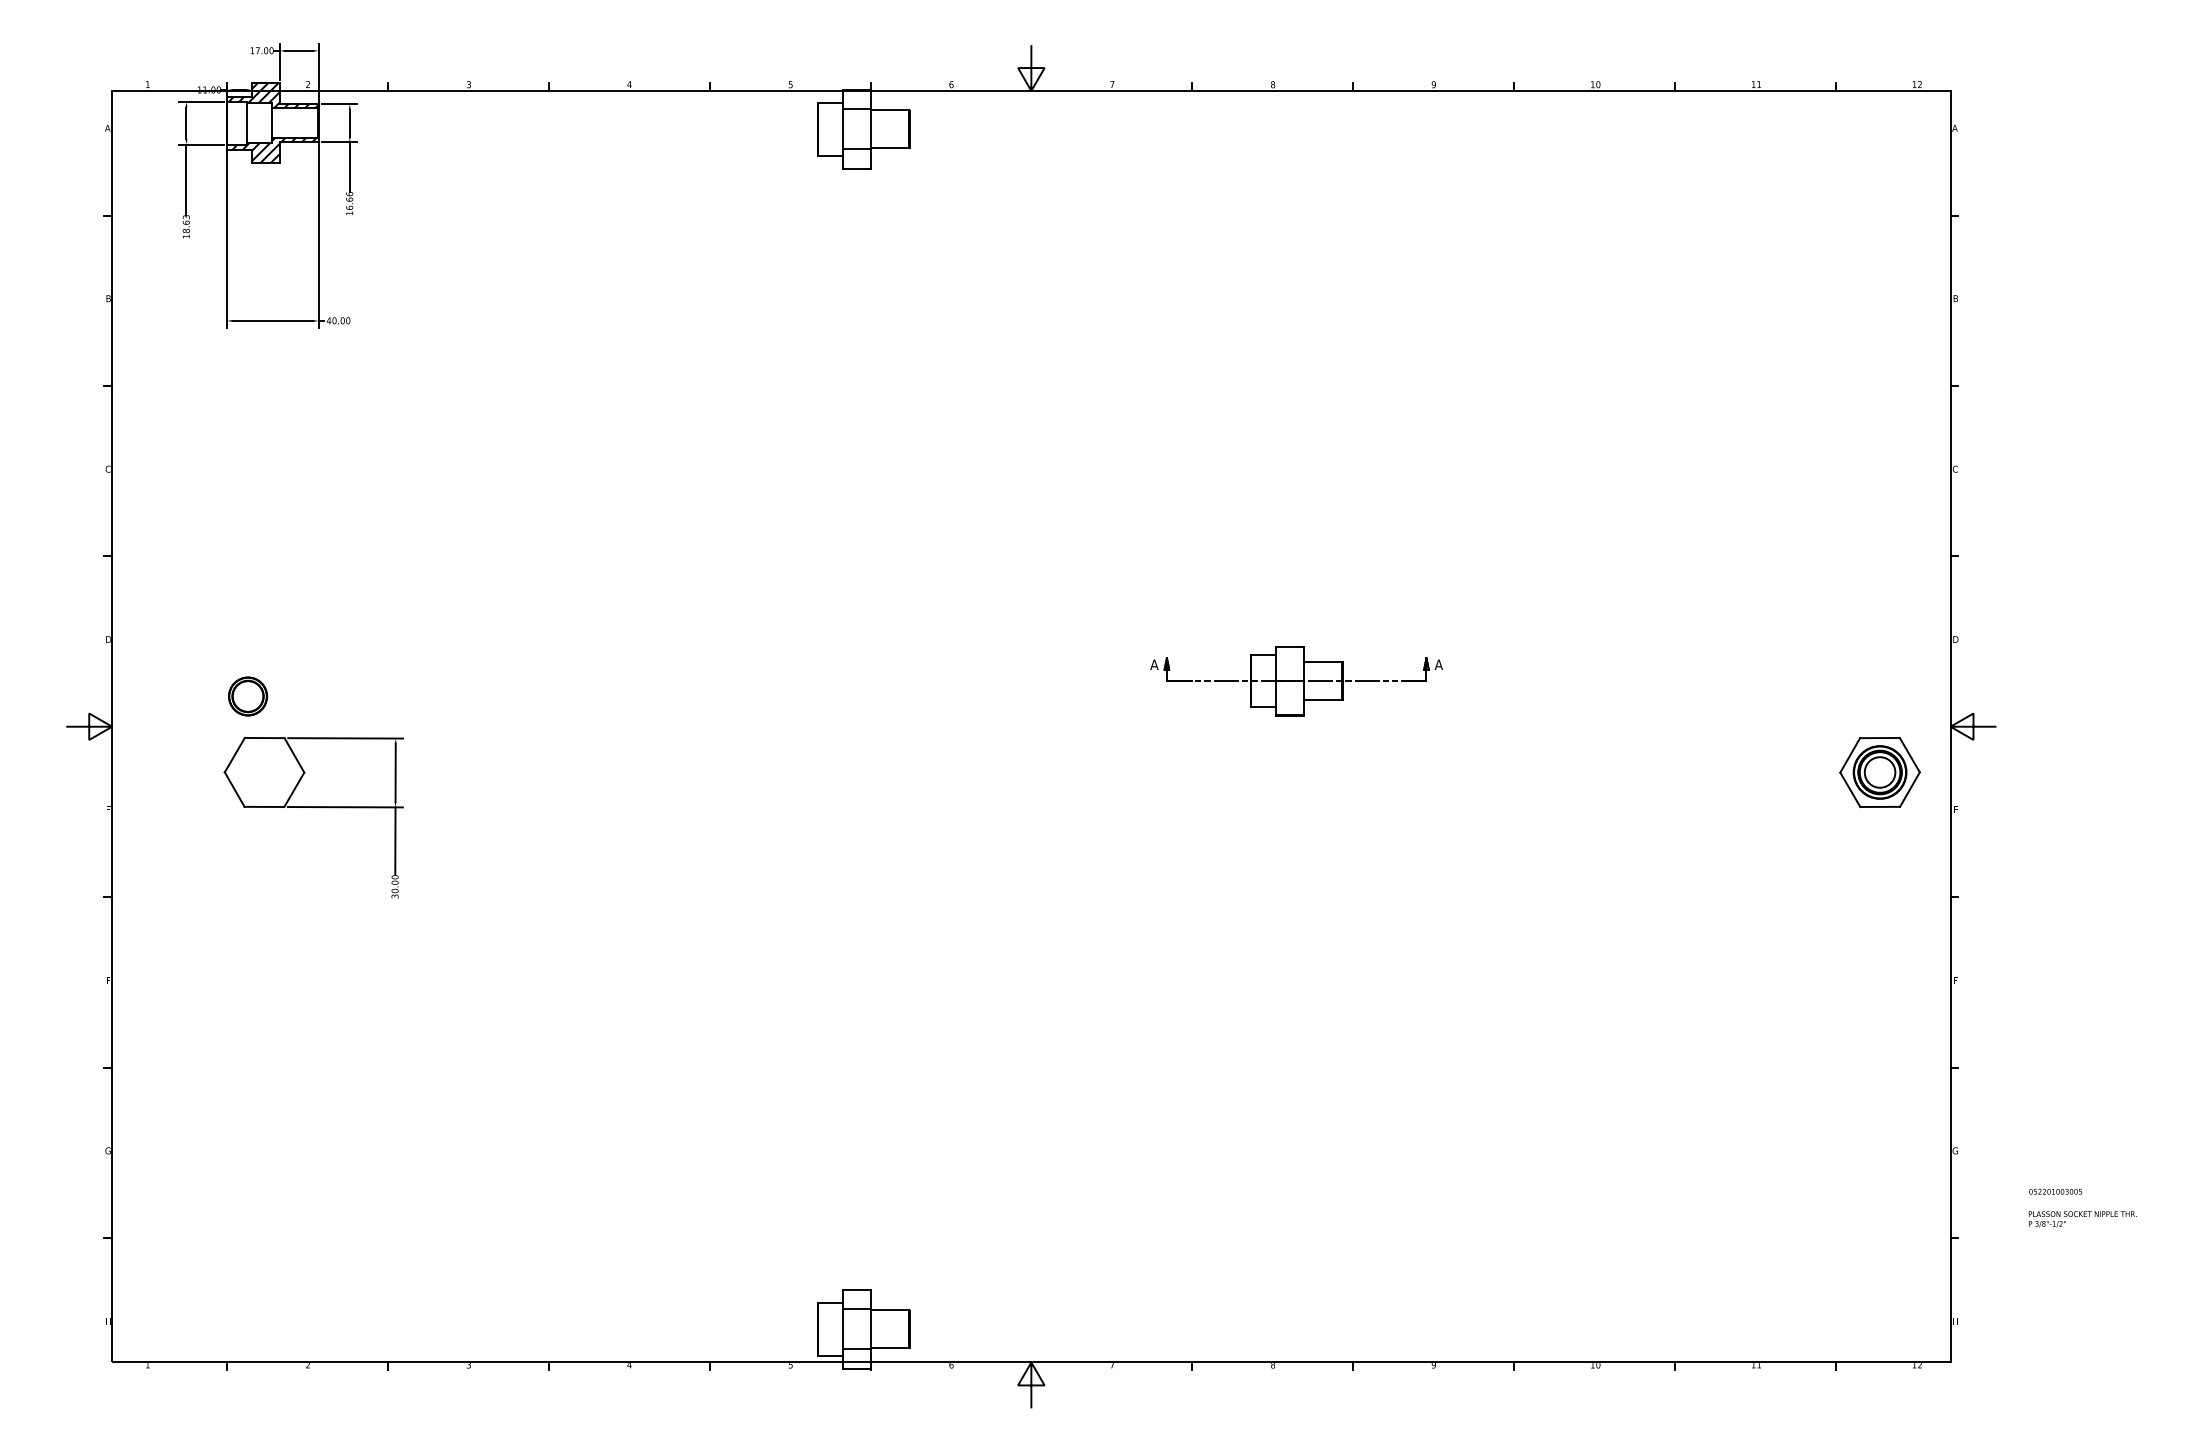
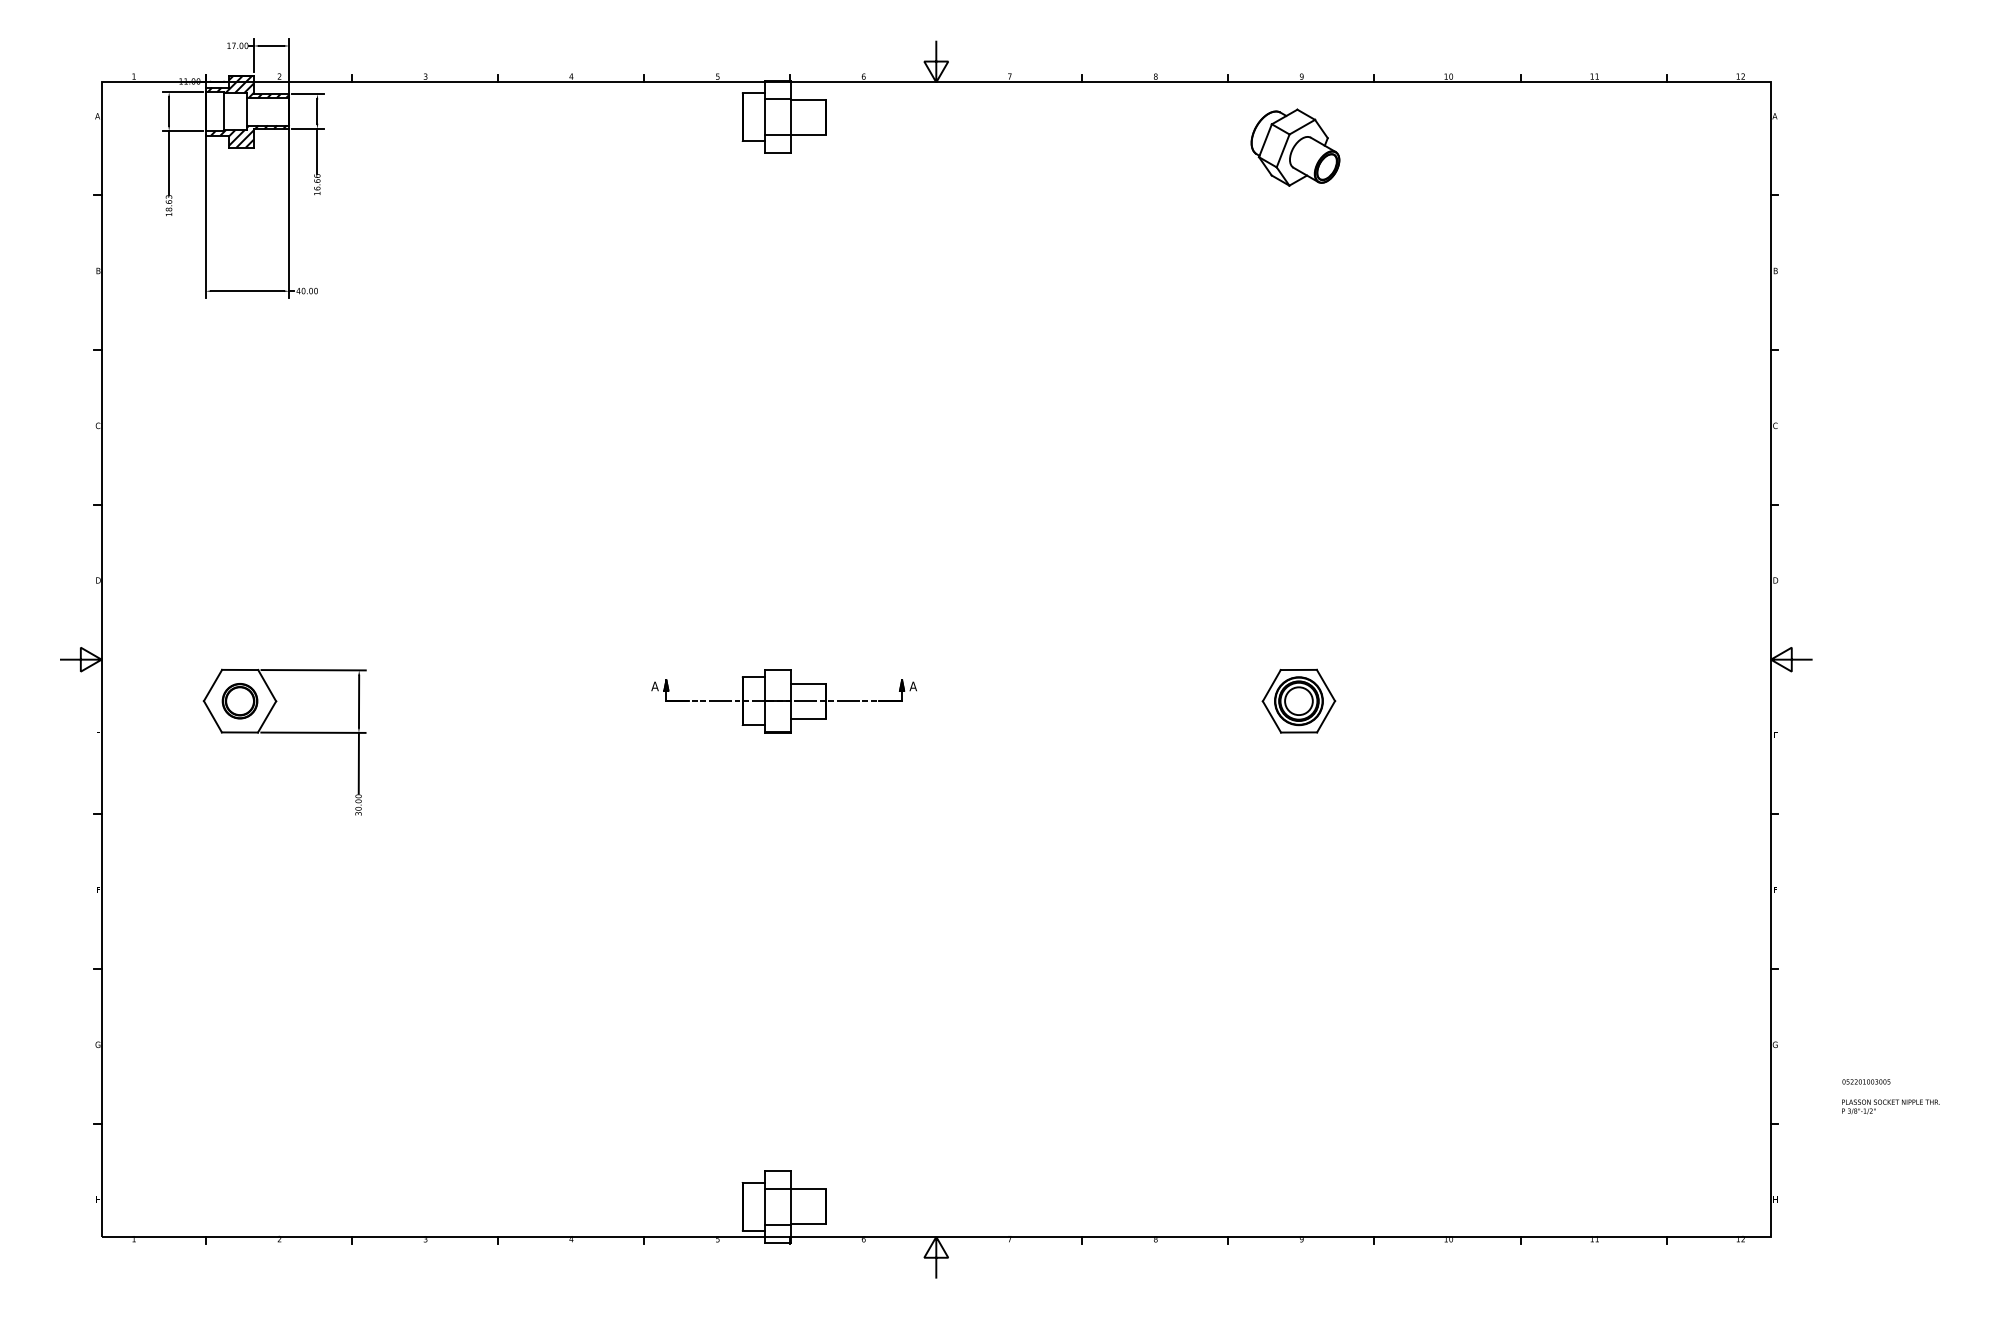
part: (1426, 162) -> (1295, 147), added
part: (1295, 681) -> (783, 701), moved
part: (247, 696) -> (239, 701), moved
part: (1879, 771) -> (1298, 700), moved

